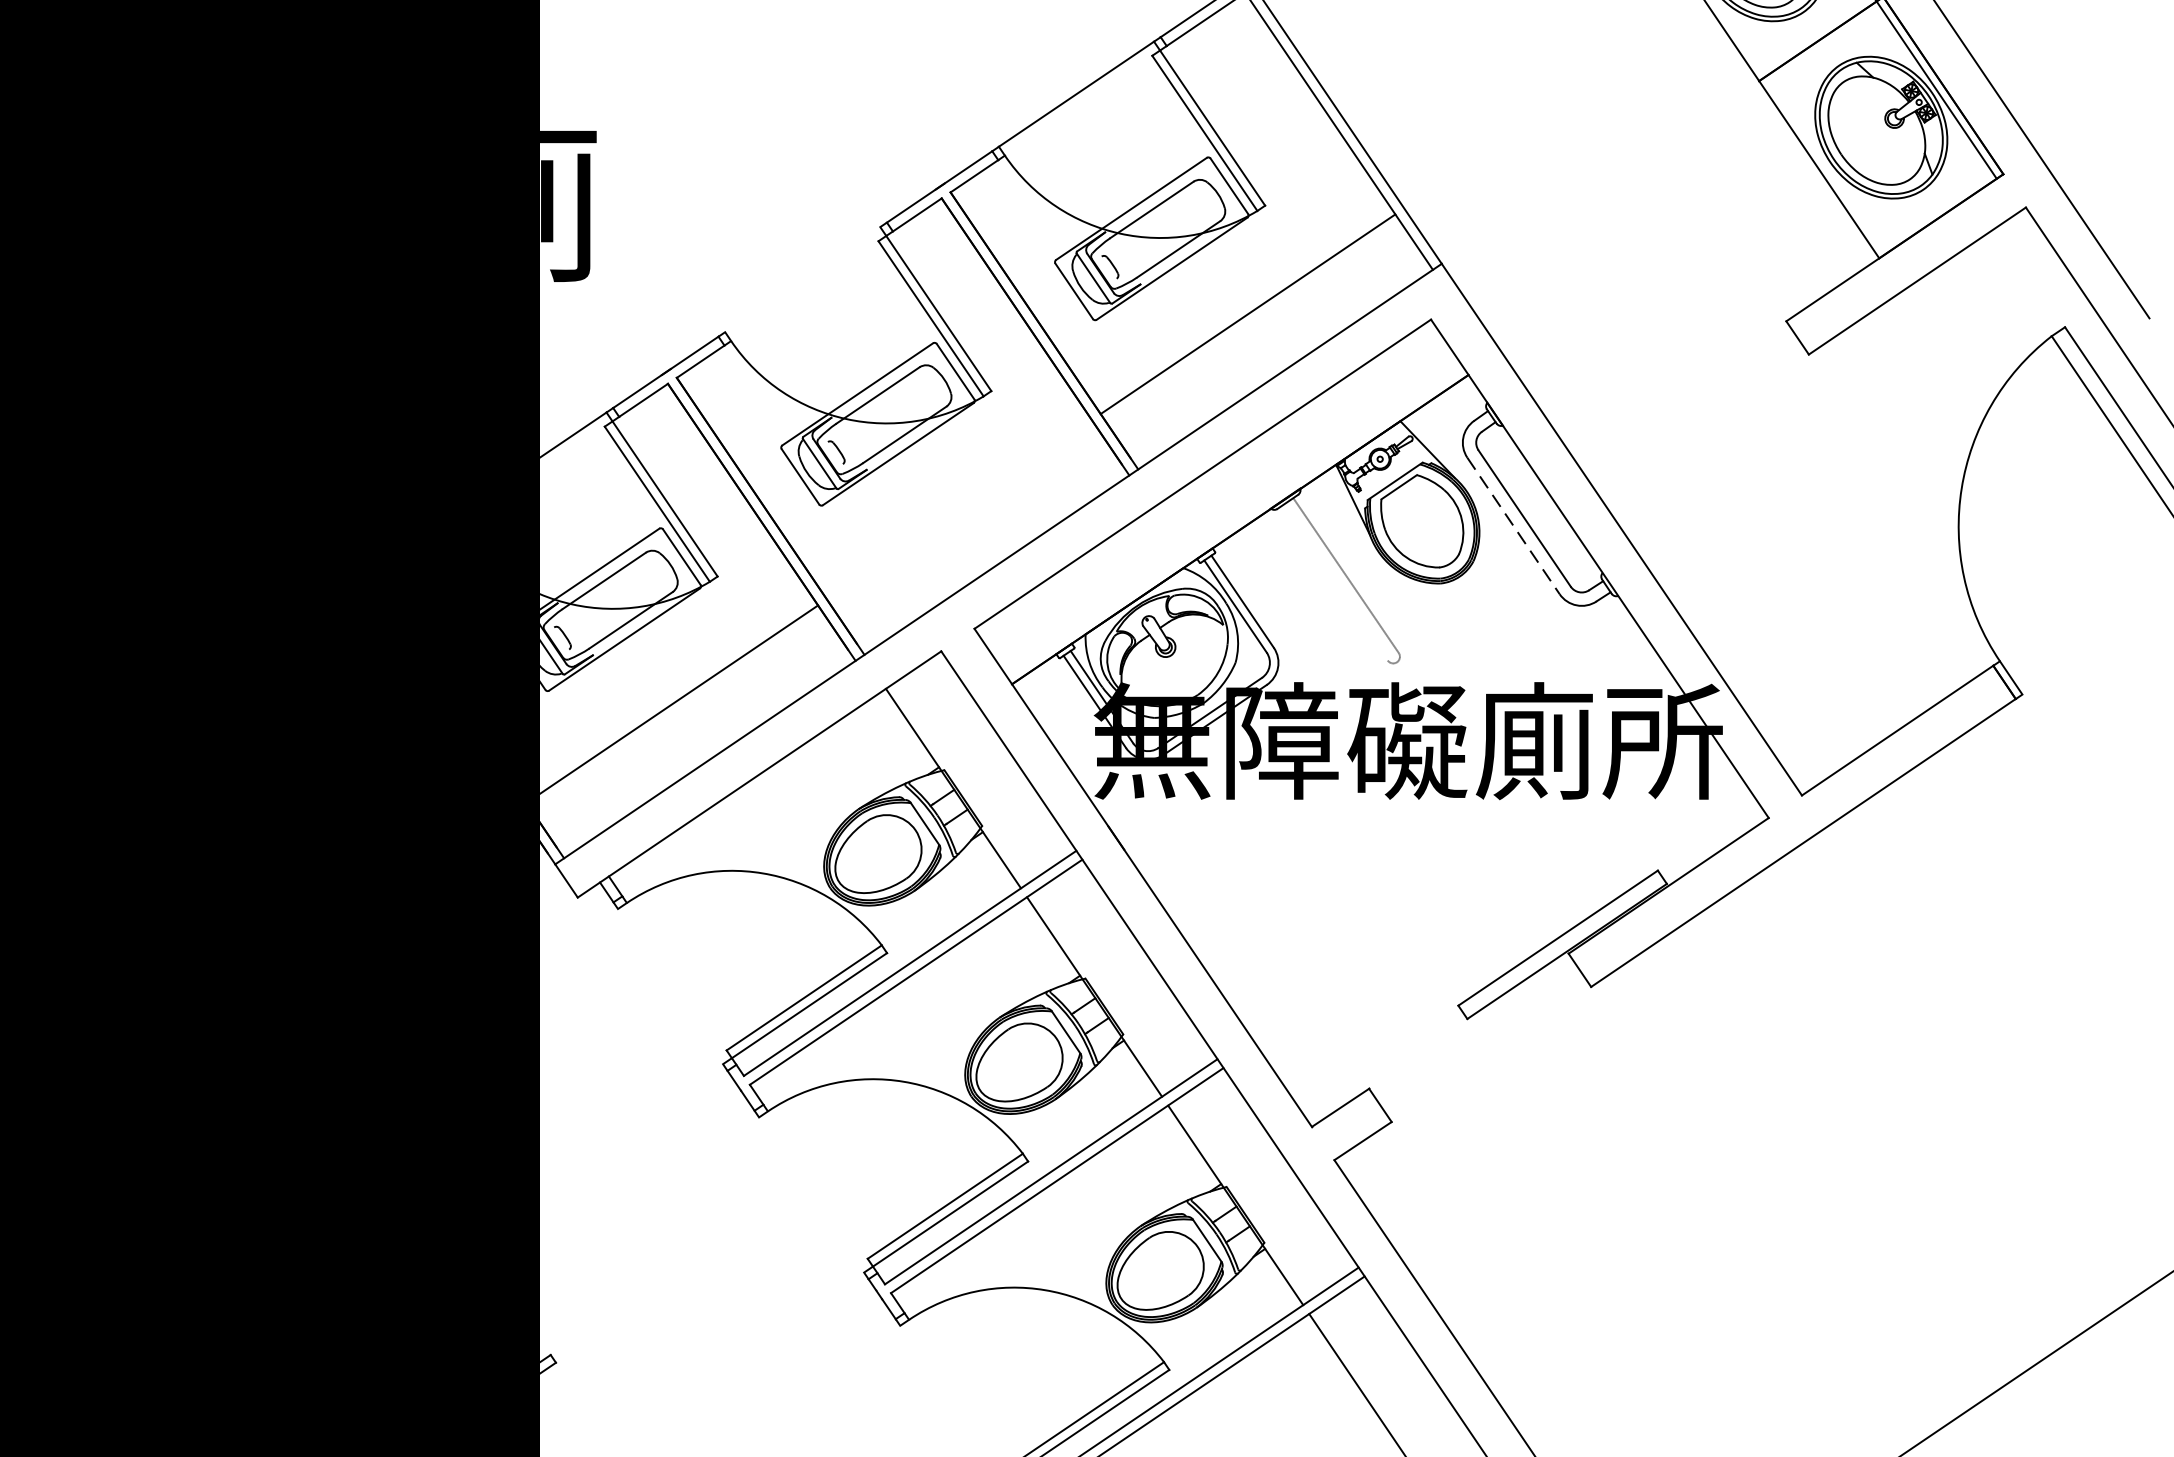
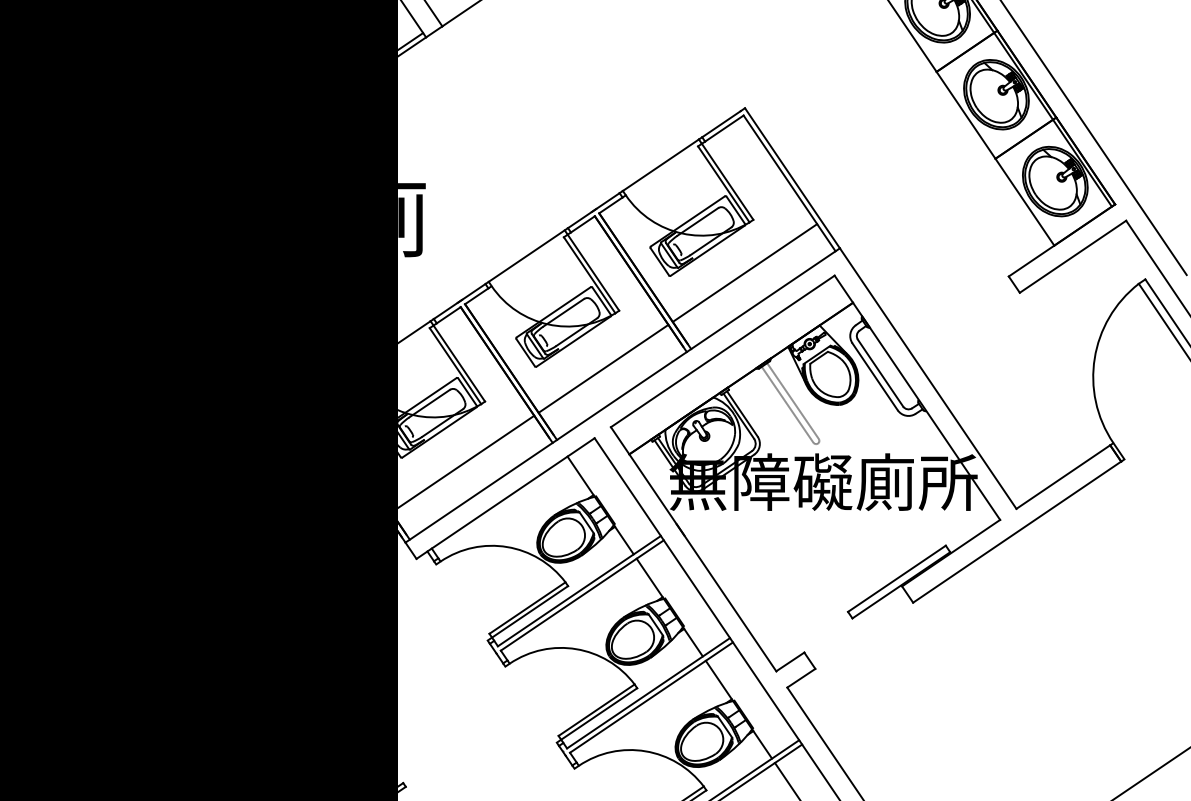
line: (802, 278) -> (526, 255), added
line: (959, 509) -> (603, 368), added
line: (1514, 527) -> (875, 377), dashed -> solid
line: (1334, 582) -> (787, 404), added

